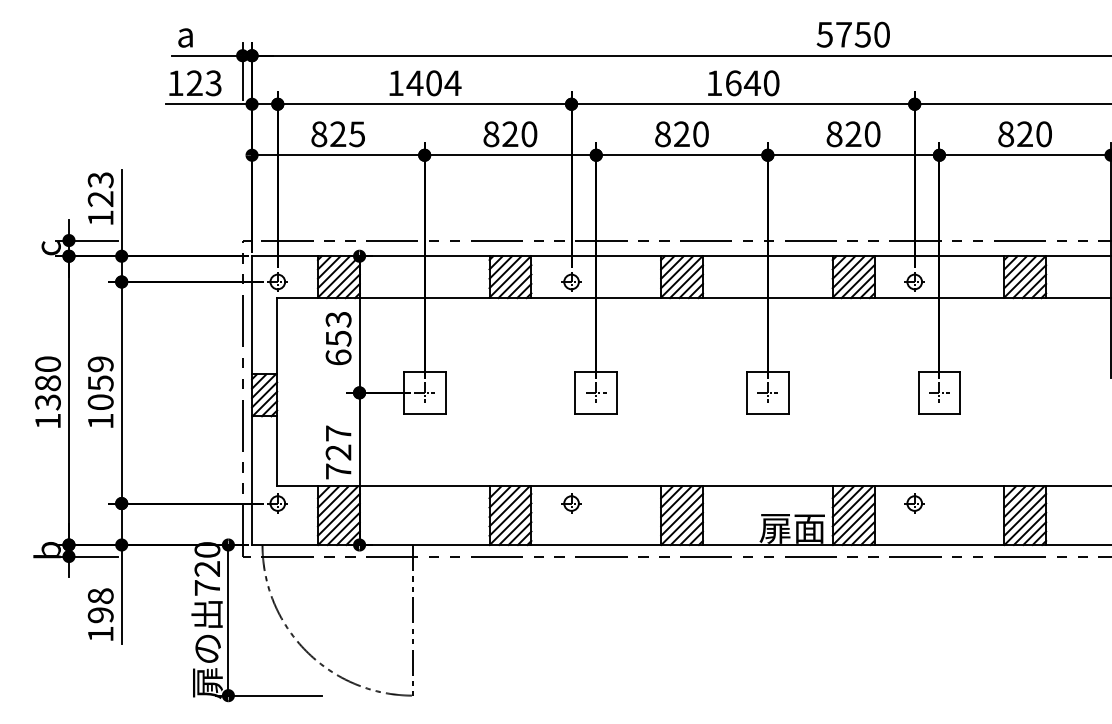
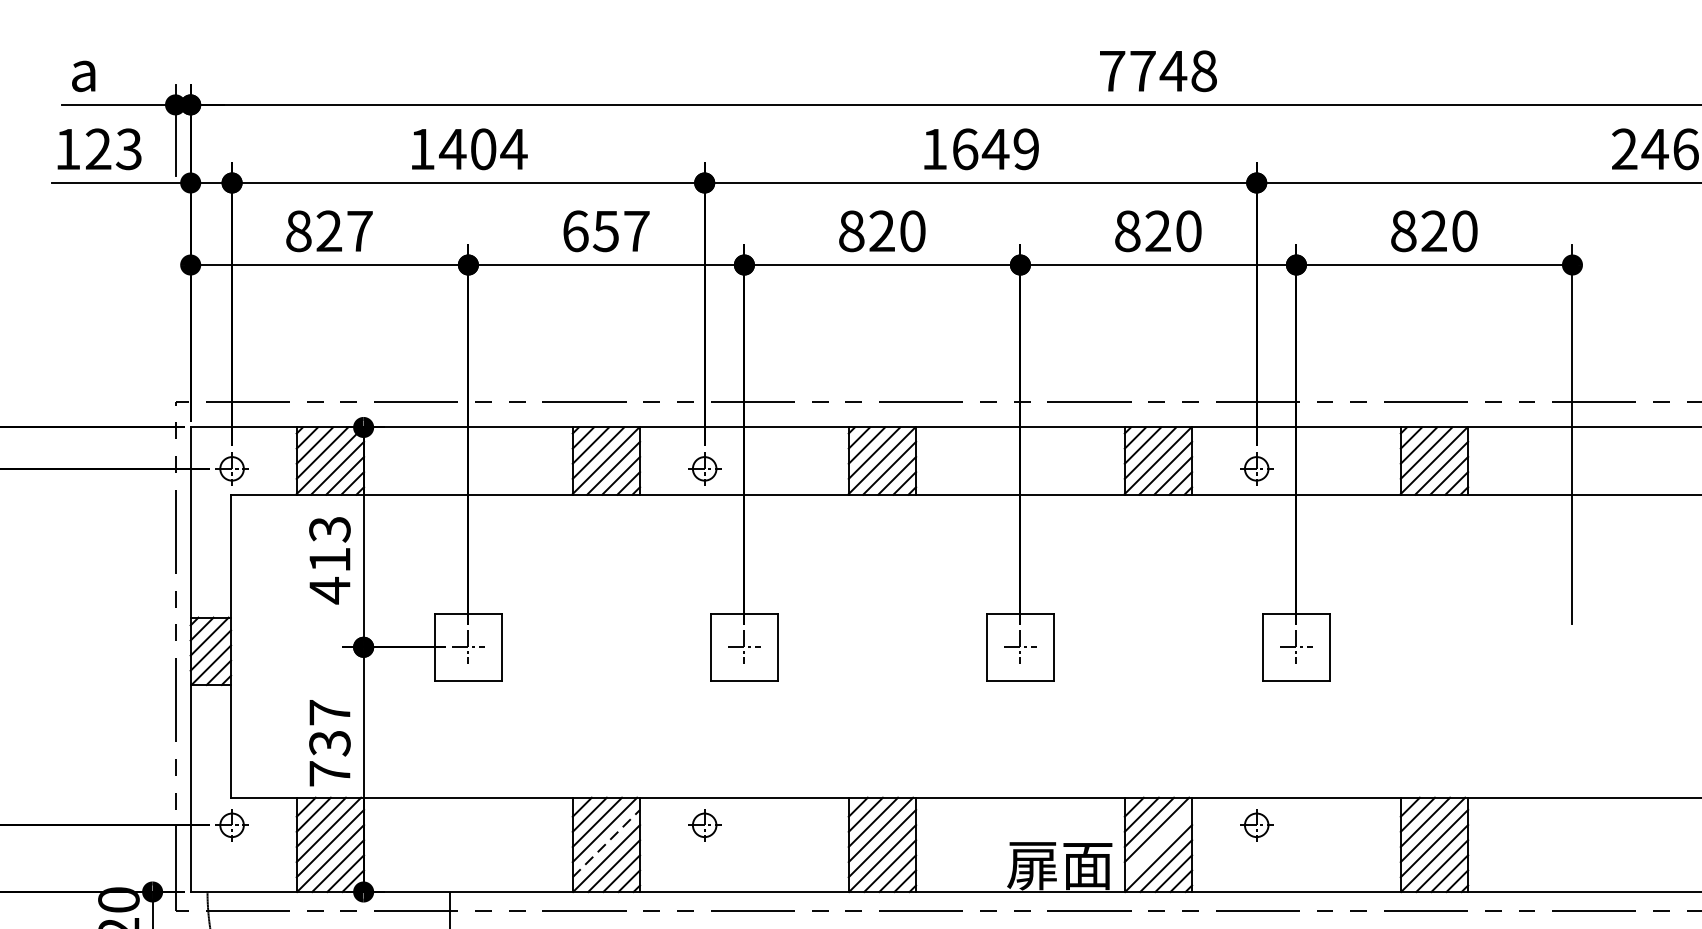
text: (852, 34) -> (1156, 70), 5750 -> 7748
text: (771, 83) -> (1026, 149), 1640 -> 1649
text: (357, 134) -> (360, 231), 825 -> 827
text: (510, 134) -> (606, 231), 820 -> 657
text: (338, 348) -> (329, 575), 653 -> 413
text: (338, 452) -> (329, 743), 727 -> 737
line: (510, 514) -> (606, 842), solid -> dashed
line: (853, 514) -> (1158, 842), removed

